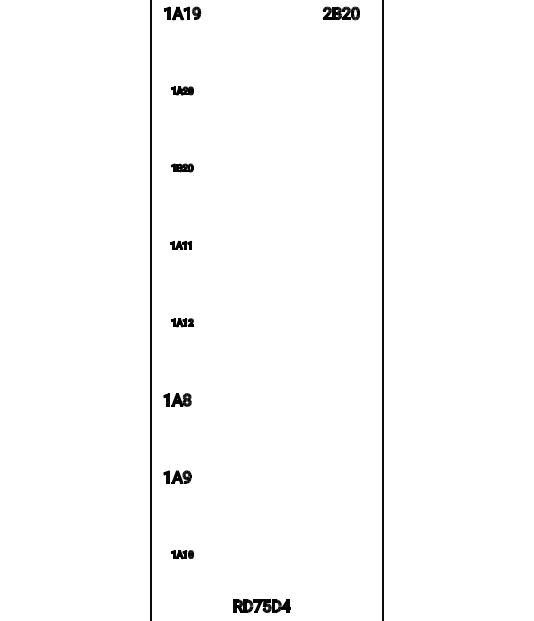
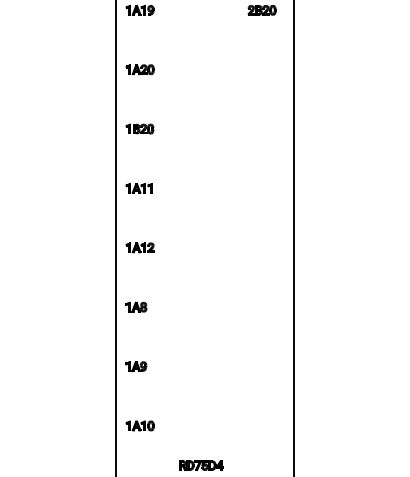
part: (181, 90) -> (139, 69), size x1.67
part: (181, 167) -> (139, 128), size x1.67
part: (180, 245) -> (138, 188), size x1.67
part: (181, 322) -> (139, 247), size x1.67
part: (181, 553) -> (139, 425), size x1.67

